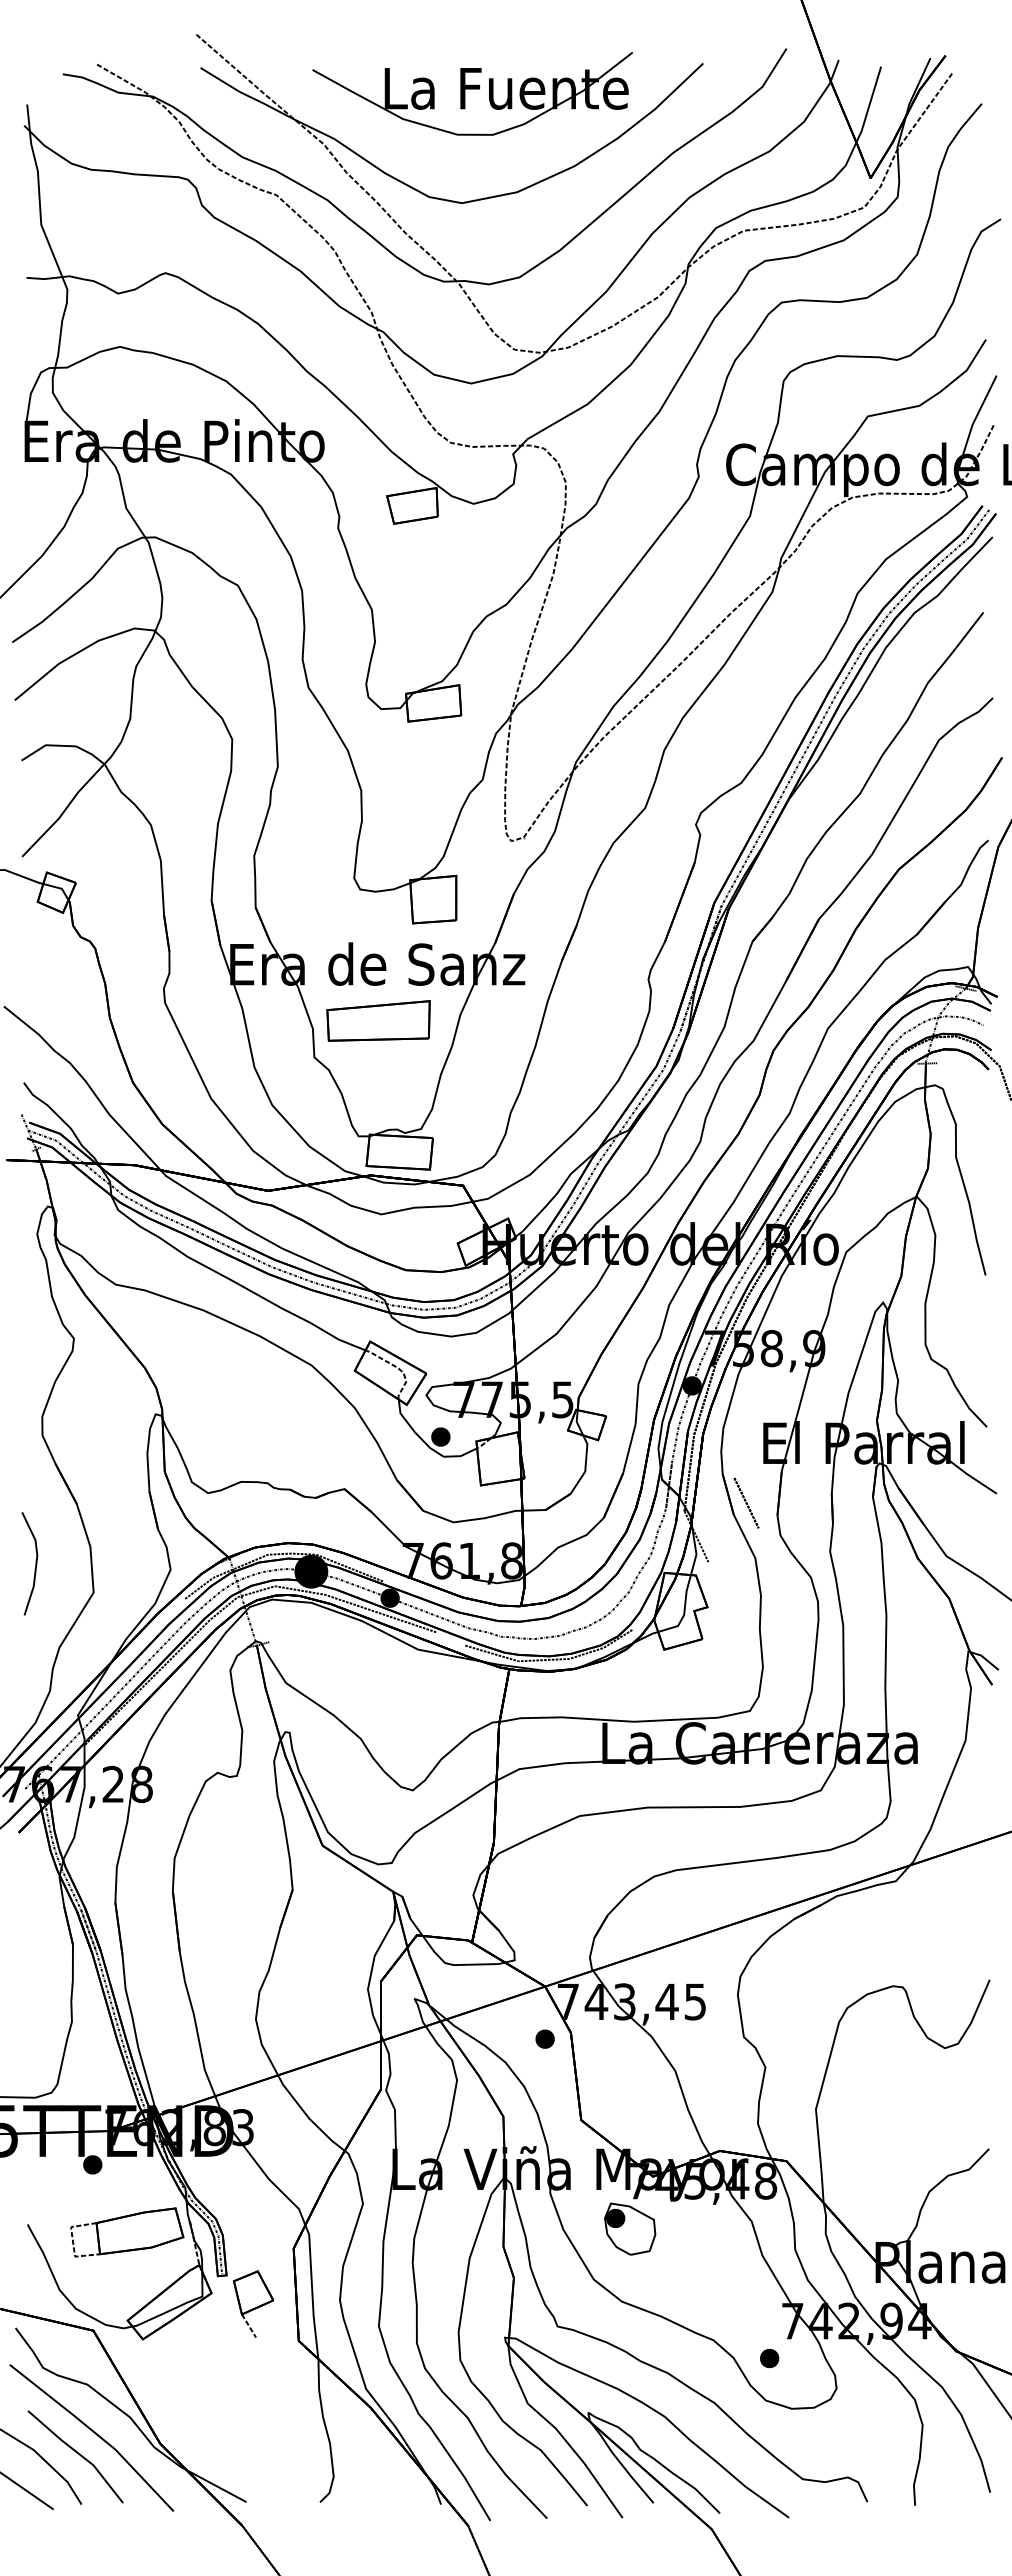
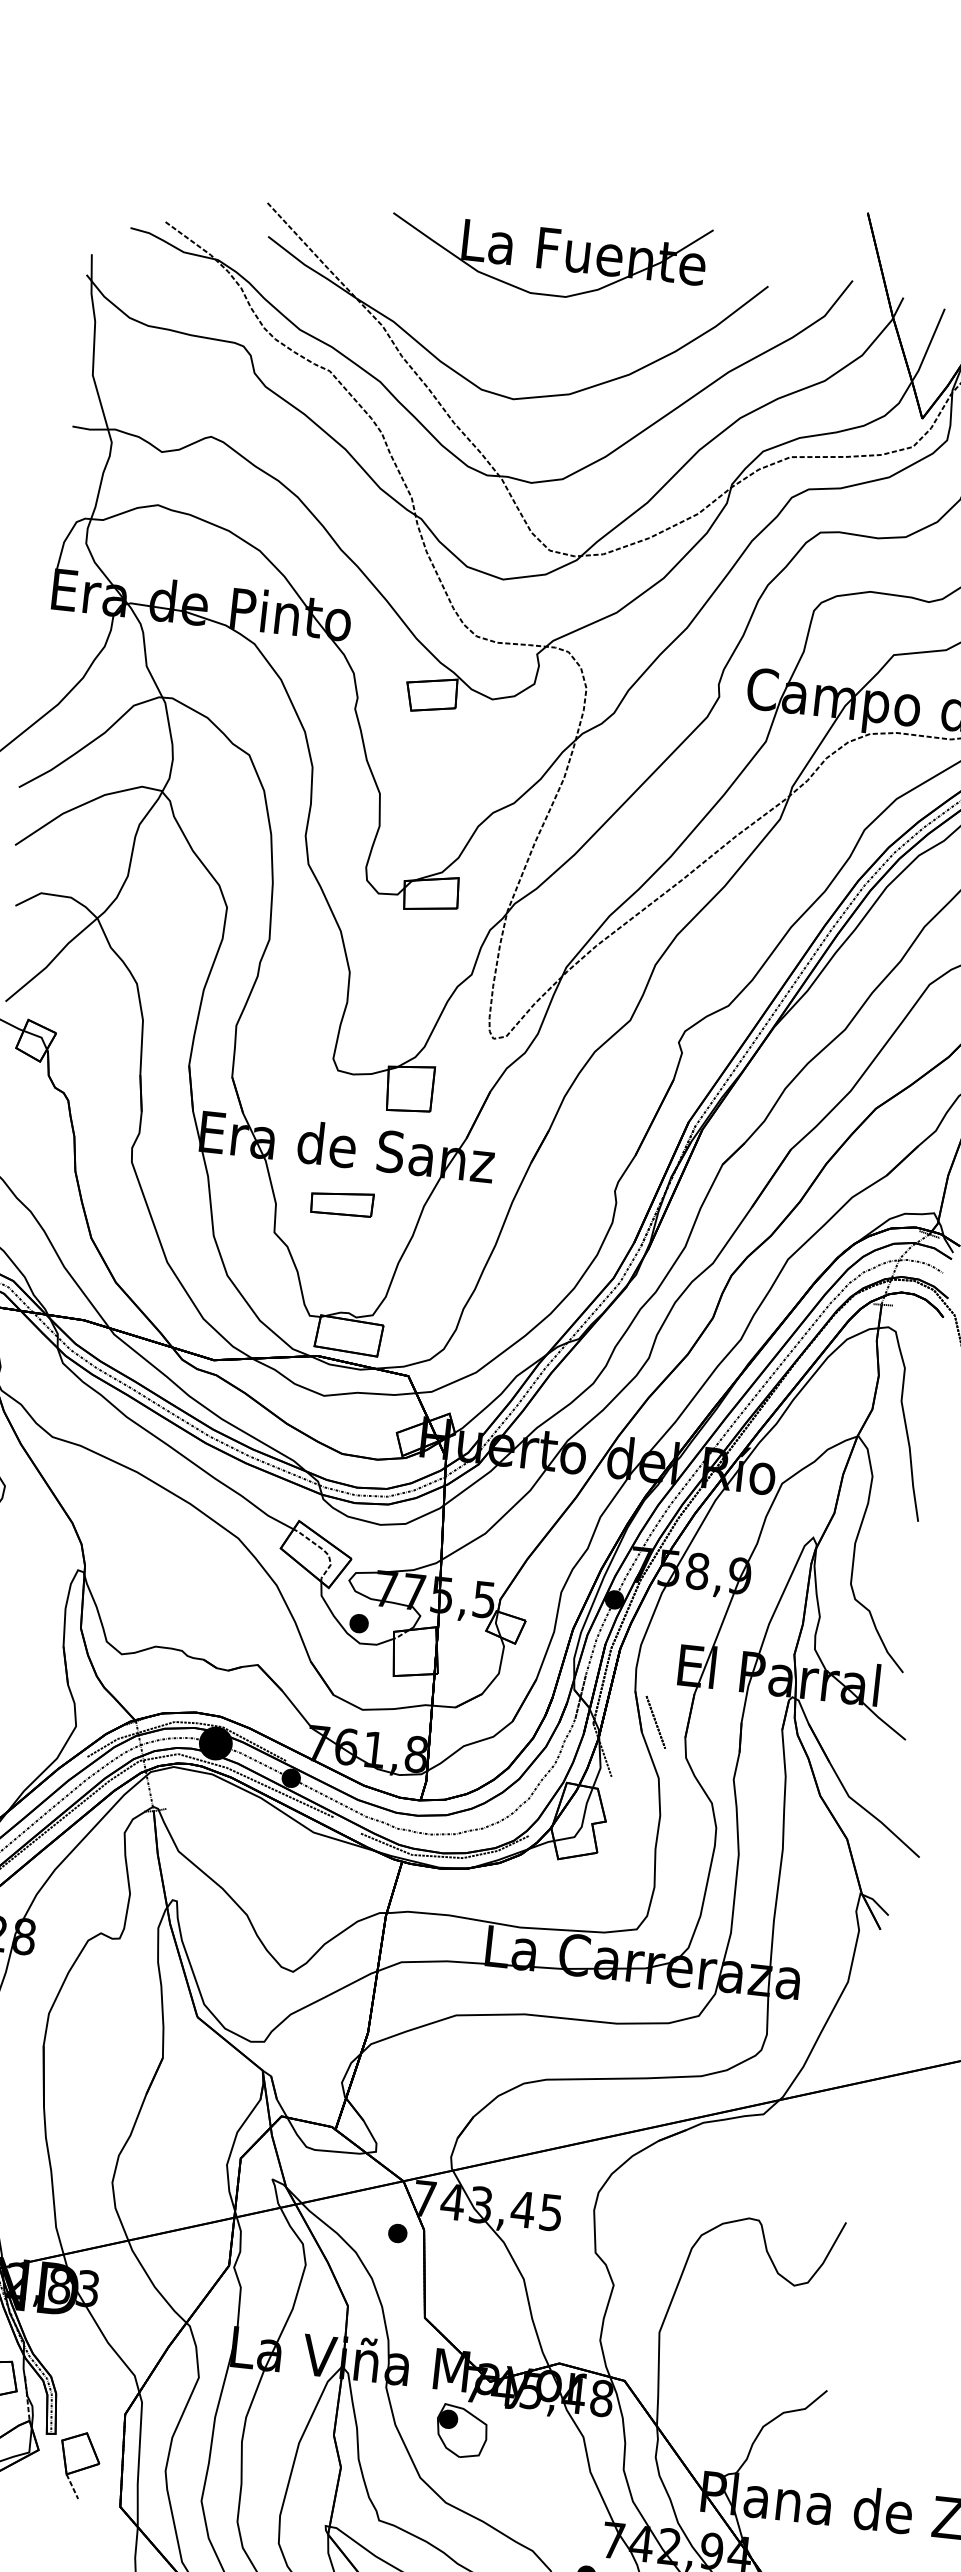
part: (472, 93) -> (549, 253), moved
part: (378, 1020) -> (342, 1202), size x0.6

